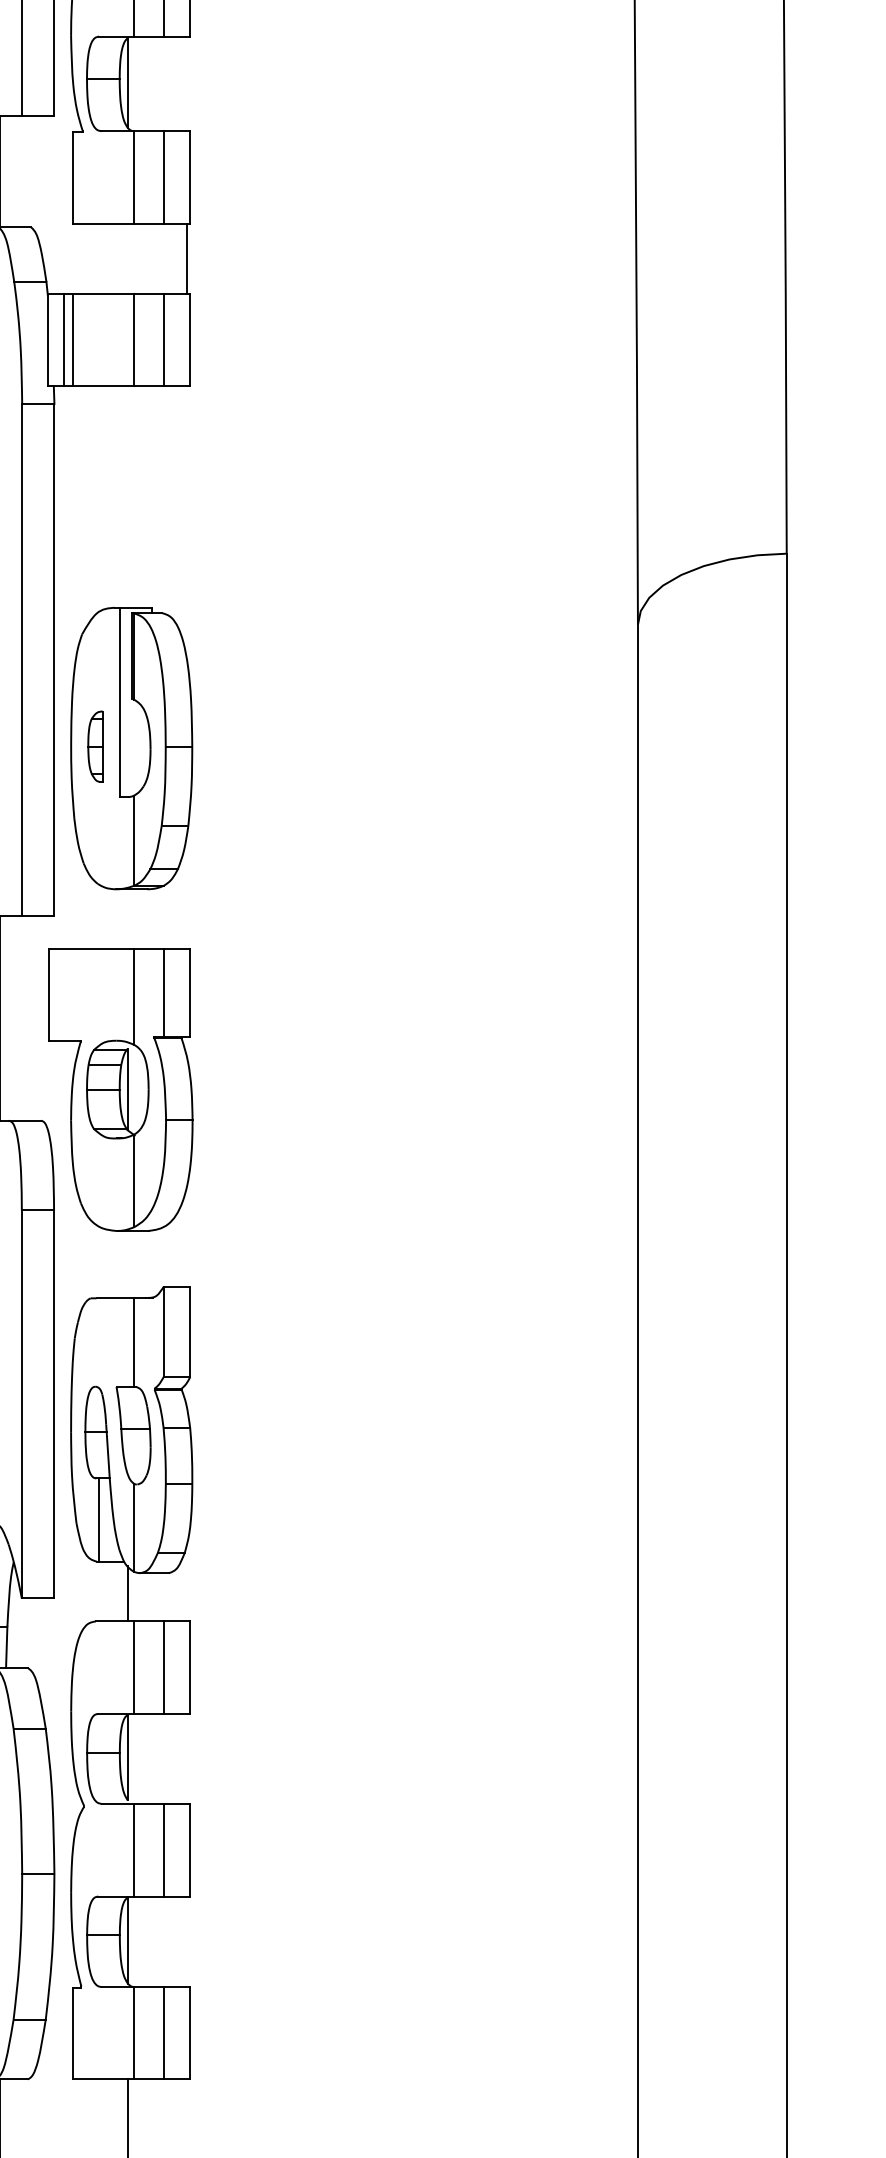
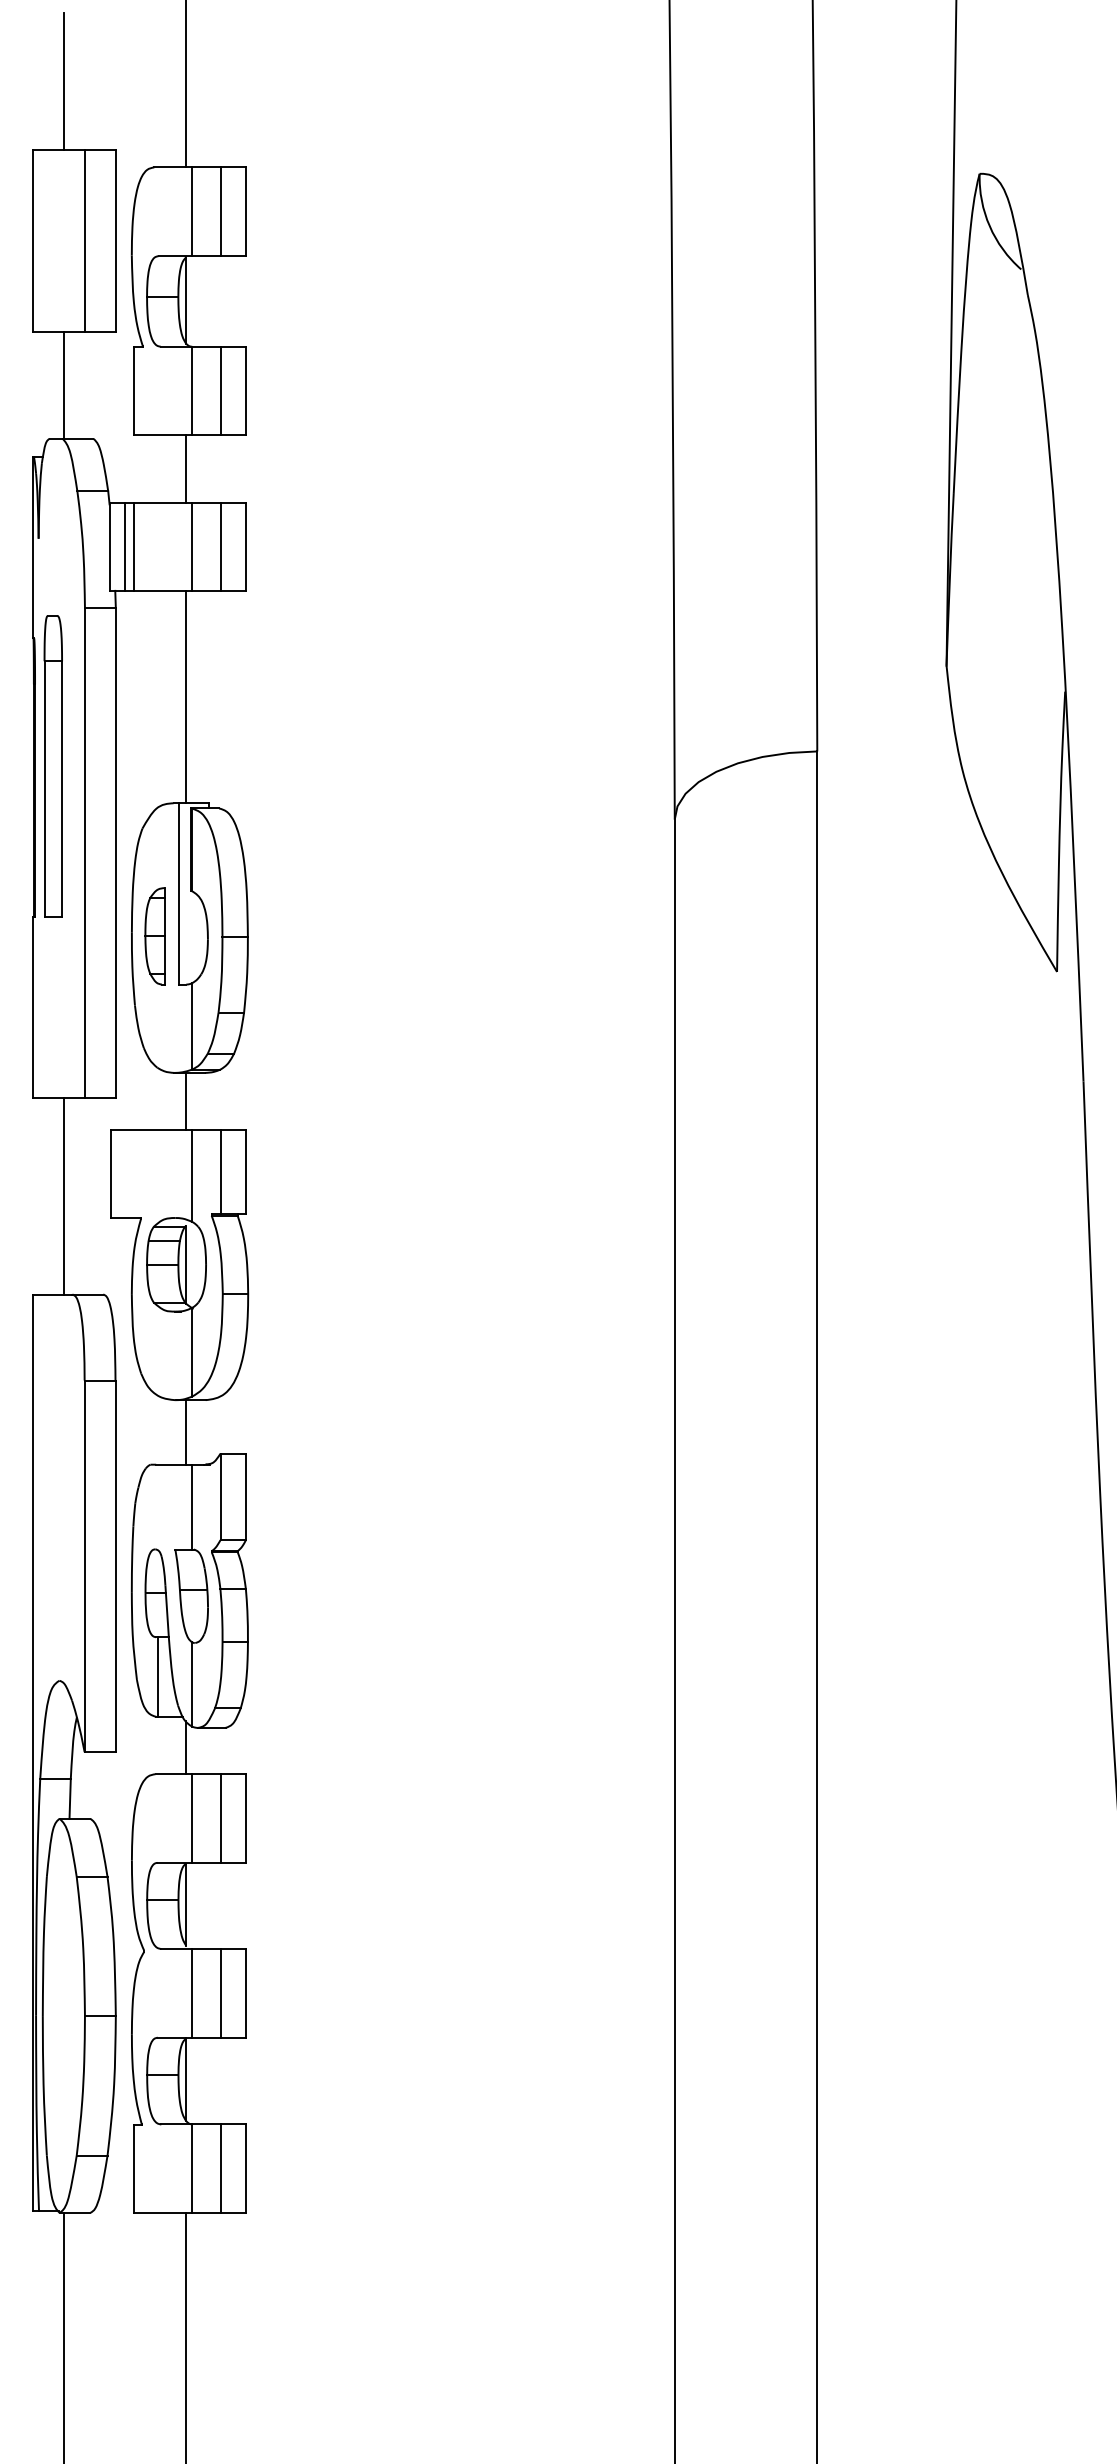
line: (187, 258) -> (186, 468), moved
line: (128, 496) -> (186, 696), added
part: (94, 746) -> (154, 936), size x1.43
line: (128, 918) -> (186, 1100), added
line: (128, 1264) -> (186, 1432), added

